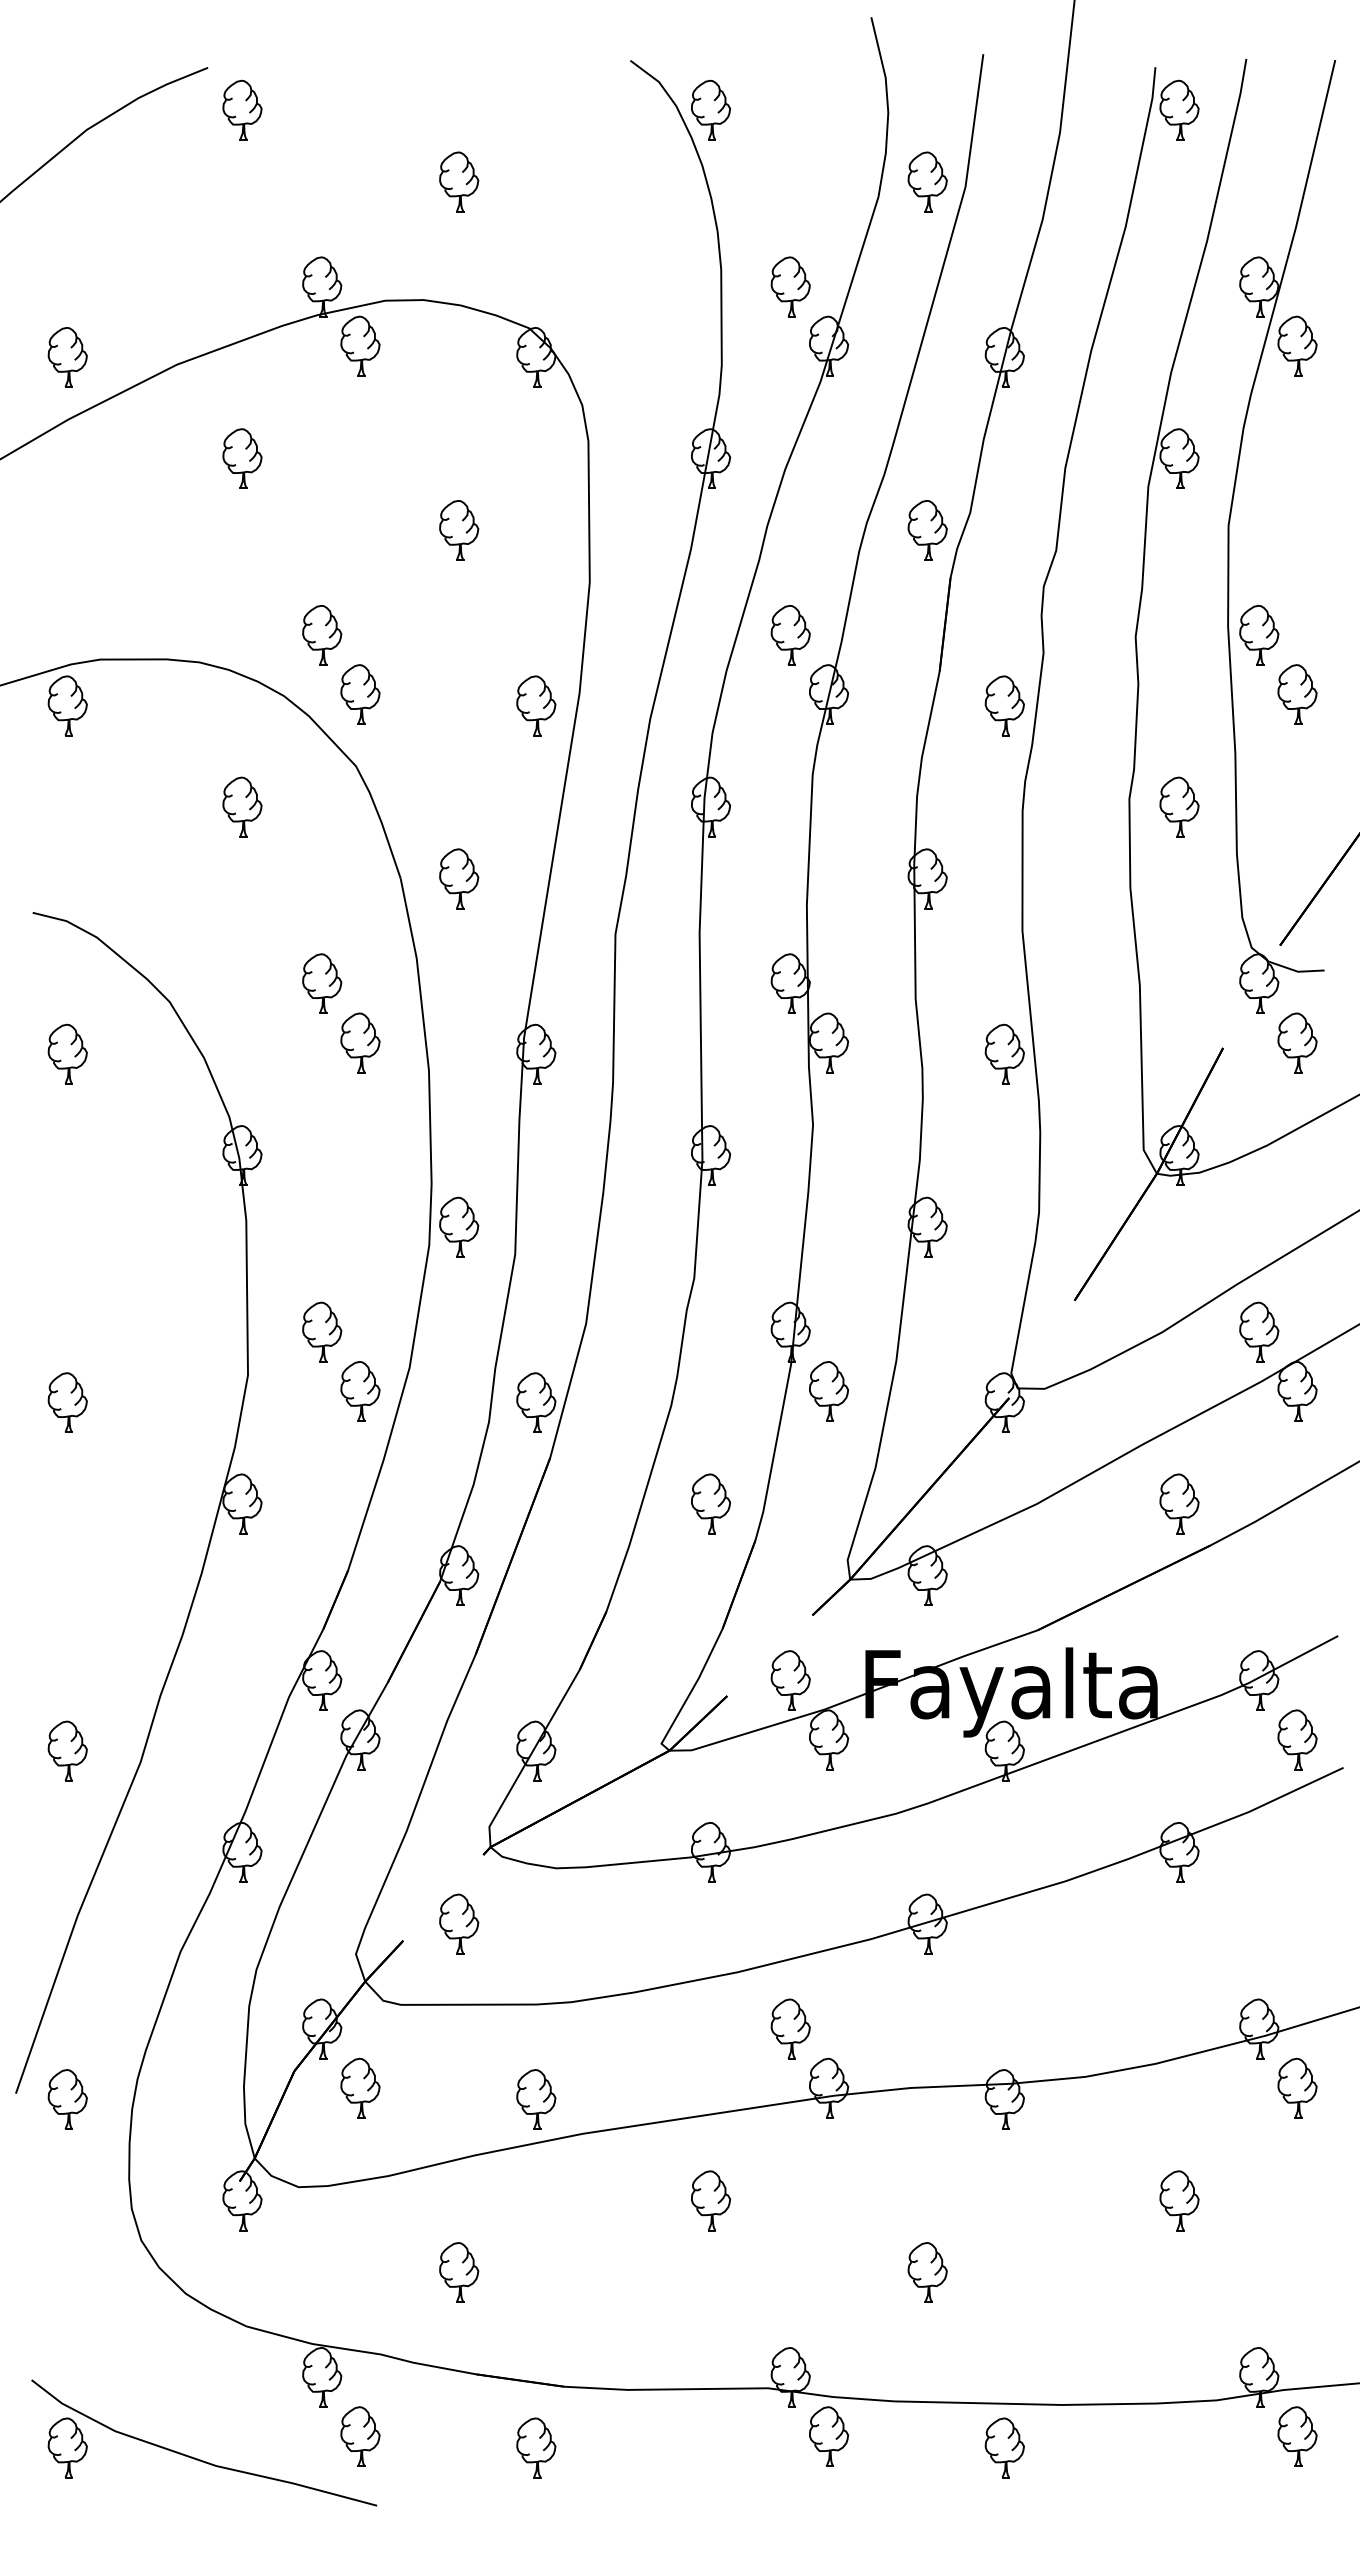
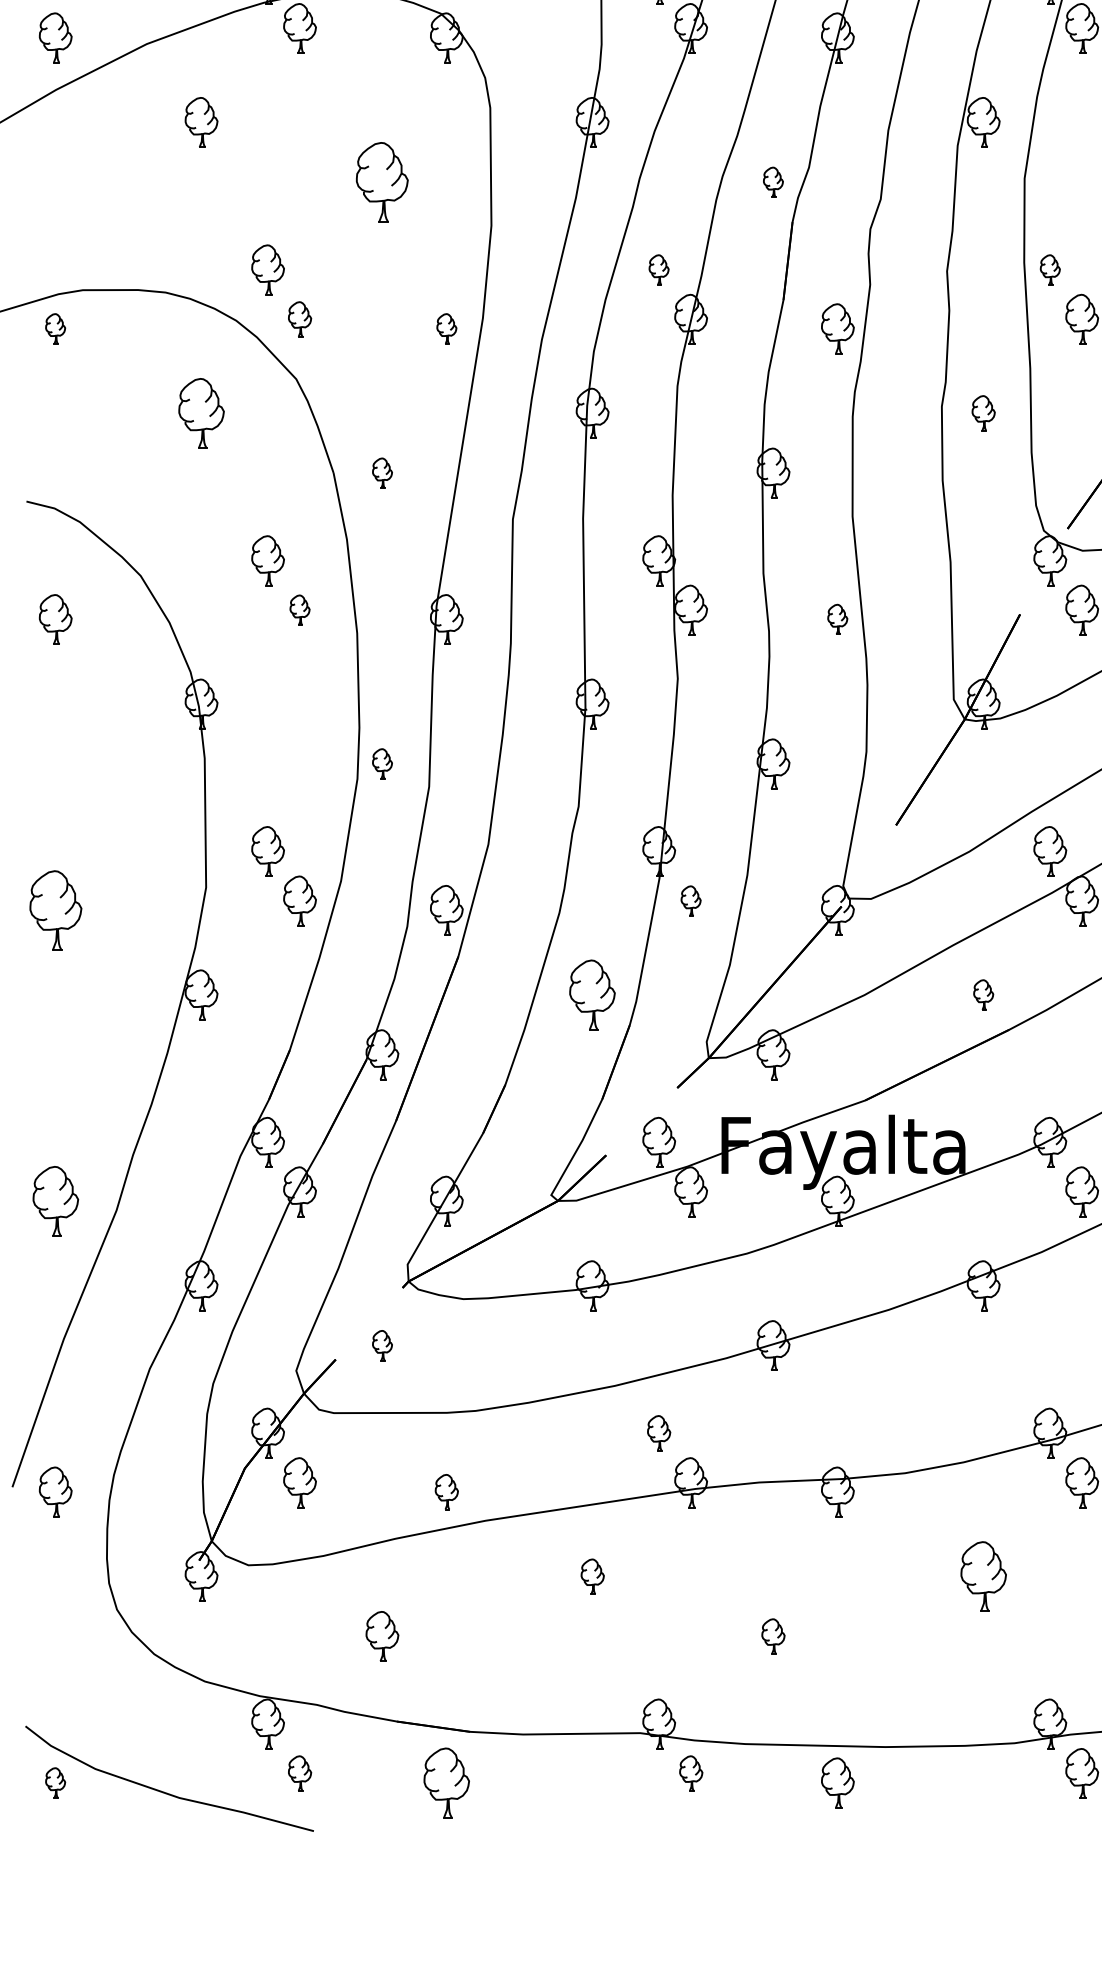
part: (459, 530) -> (382, 182), size x1.6
part: (927, 530) -> (773, 182), size x0.6
part: (790, 635) -> (658, 270), size x0.6
part: (1259, 635) -> (1050, 270), size x0.6
part: (360, 694) -> (300, 319), size x0.7
part: (67, 705) -> (55, 328), size x0.6
part: (536, 705) -> (446, 328), size x0.6
part: (242, 806) -> (201, 412), size x1.4
part: (1179, 806) -> (983, 412), size x0.7
part: (459, 878) -> (382, 472), size x0.6
part: (360, 1042) -> (300, 609), size x0.6
part: (1004, 1053) -> (837, 619), size x0.6
part: (459, 1226) -> (382, 763), size x0.6
part: (828, 1391) -> (690, 901), size x0.6
part: (67, 1402) -> (55, 910), size x1.6
part: (711, 1503) -> (593, 994), size x1.4
part: (1179, 1503) -> (983, 994), size x0.6
part: (67, 1750) -> (55, 1200), size x1.4
part: (459, 1923) -> (382, 1345), size x0.6
part: (790, 2028) -> (658, 1432), size x0.7
part: (536, 2099) -> (446, 1492), size x0.7
part: (711, 2200) -> (593, 1576), size x0.7
part: (1179, 2200) -> (983, 1576), size x1.4
part: (927, 2272) -> (773, 1636), size x0.7
part: (360, 2436) -> (300, 1773), size x0.7
part: (829, 2436) -> (691, 1773), size x0.7
part: (67, 2447) -> (55, 1782), size x0.6
part: (536, 2447) -> (446, 1782), size x1.4

